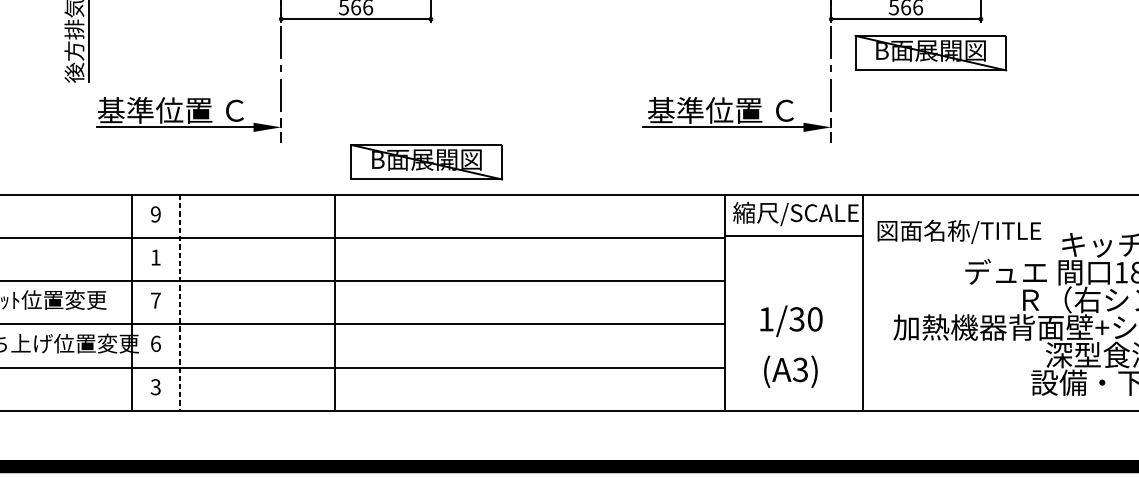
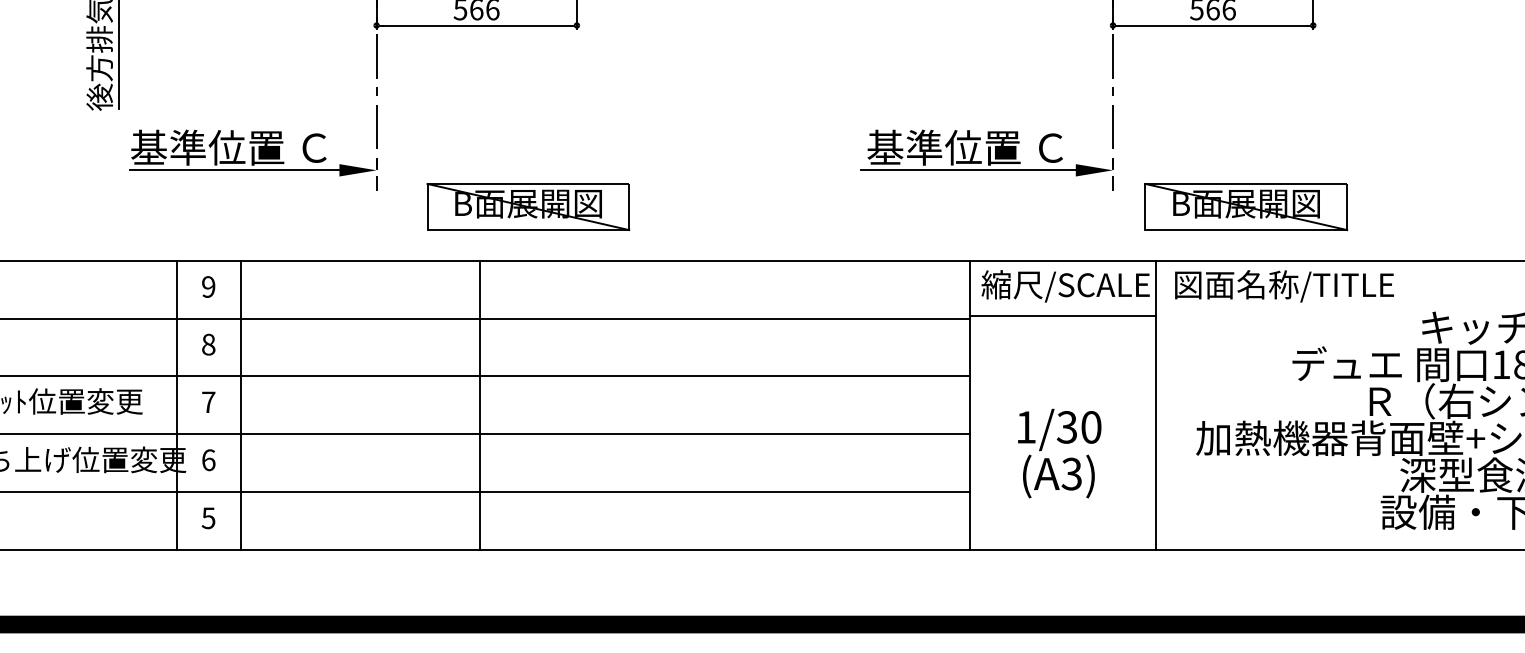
part: (930, 53) -> (1246, 207), moved
part: (426, 162) -> (528, 207), moved
text: (959, 232) -> (1284, 286), moved
text: (155, 257) -> (208, 344), 1 -> 8
line: (179, 303) -> (240, 405), dashed -> solid
line: (334, 303) -> (479, 405), moved
text: (790, 371) -> (1058, 476), moved
text: (155, 386) -> (208, 517), 3 -> 5

